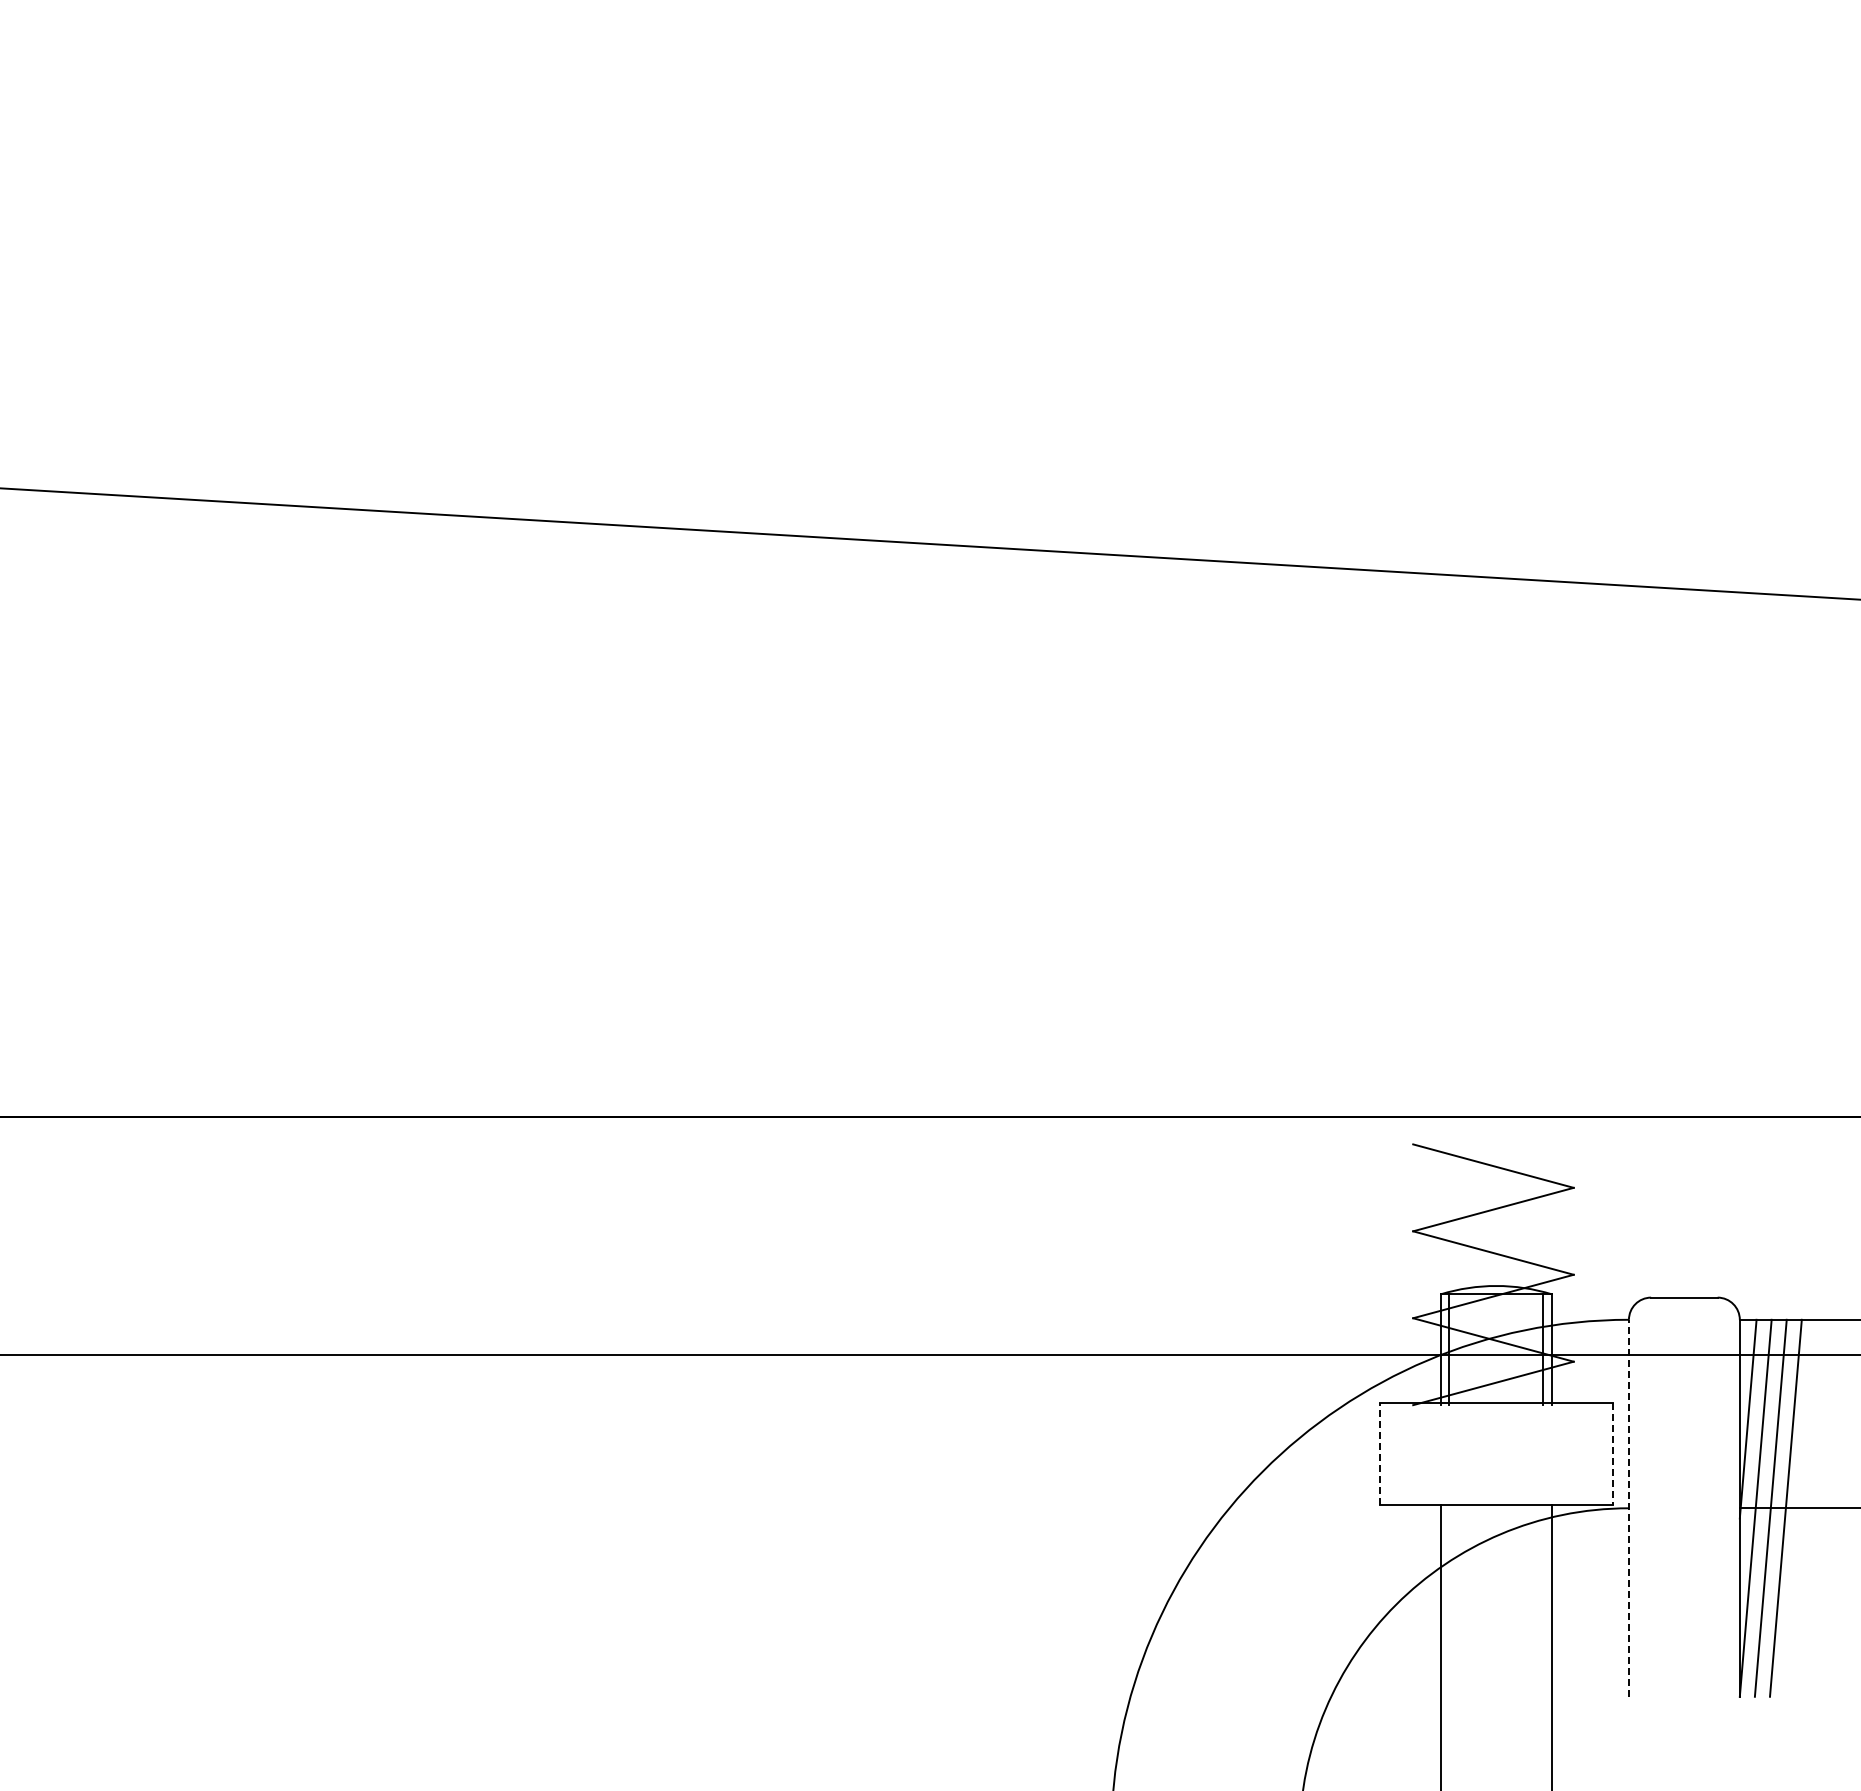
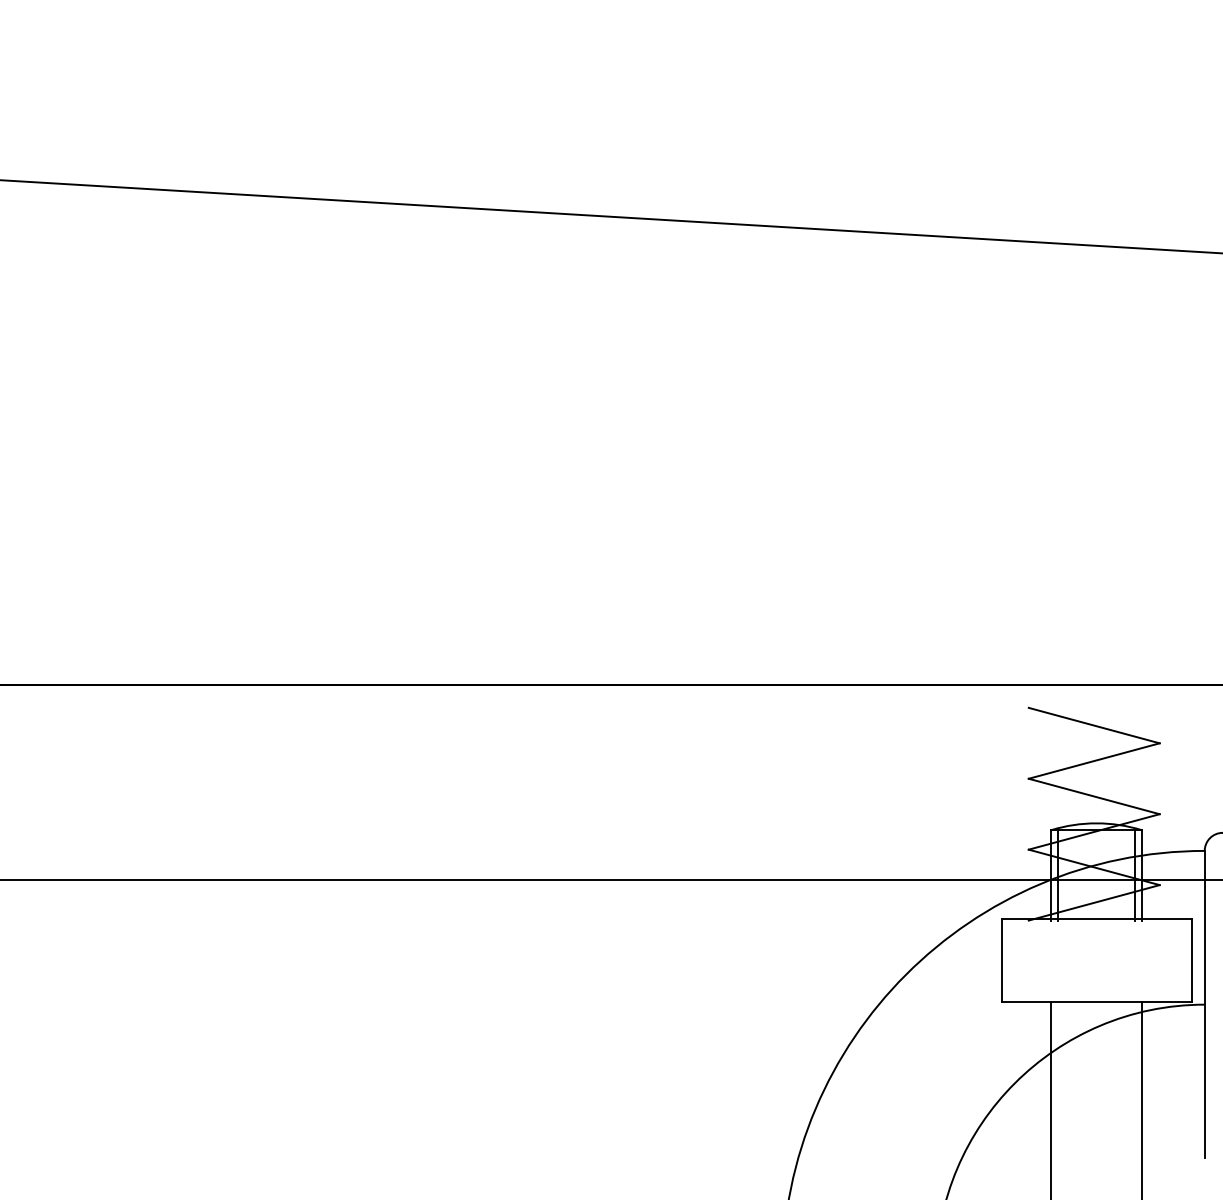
line: (1379, 1454) -> (1001, 960), dashed -> solid
line: (1612, 1454) -> (1191, 960), dashed -> solid
line: (1628, 1507) -> (1204, 1004), dashed -> solid

